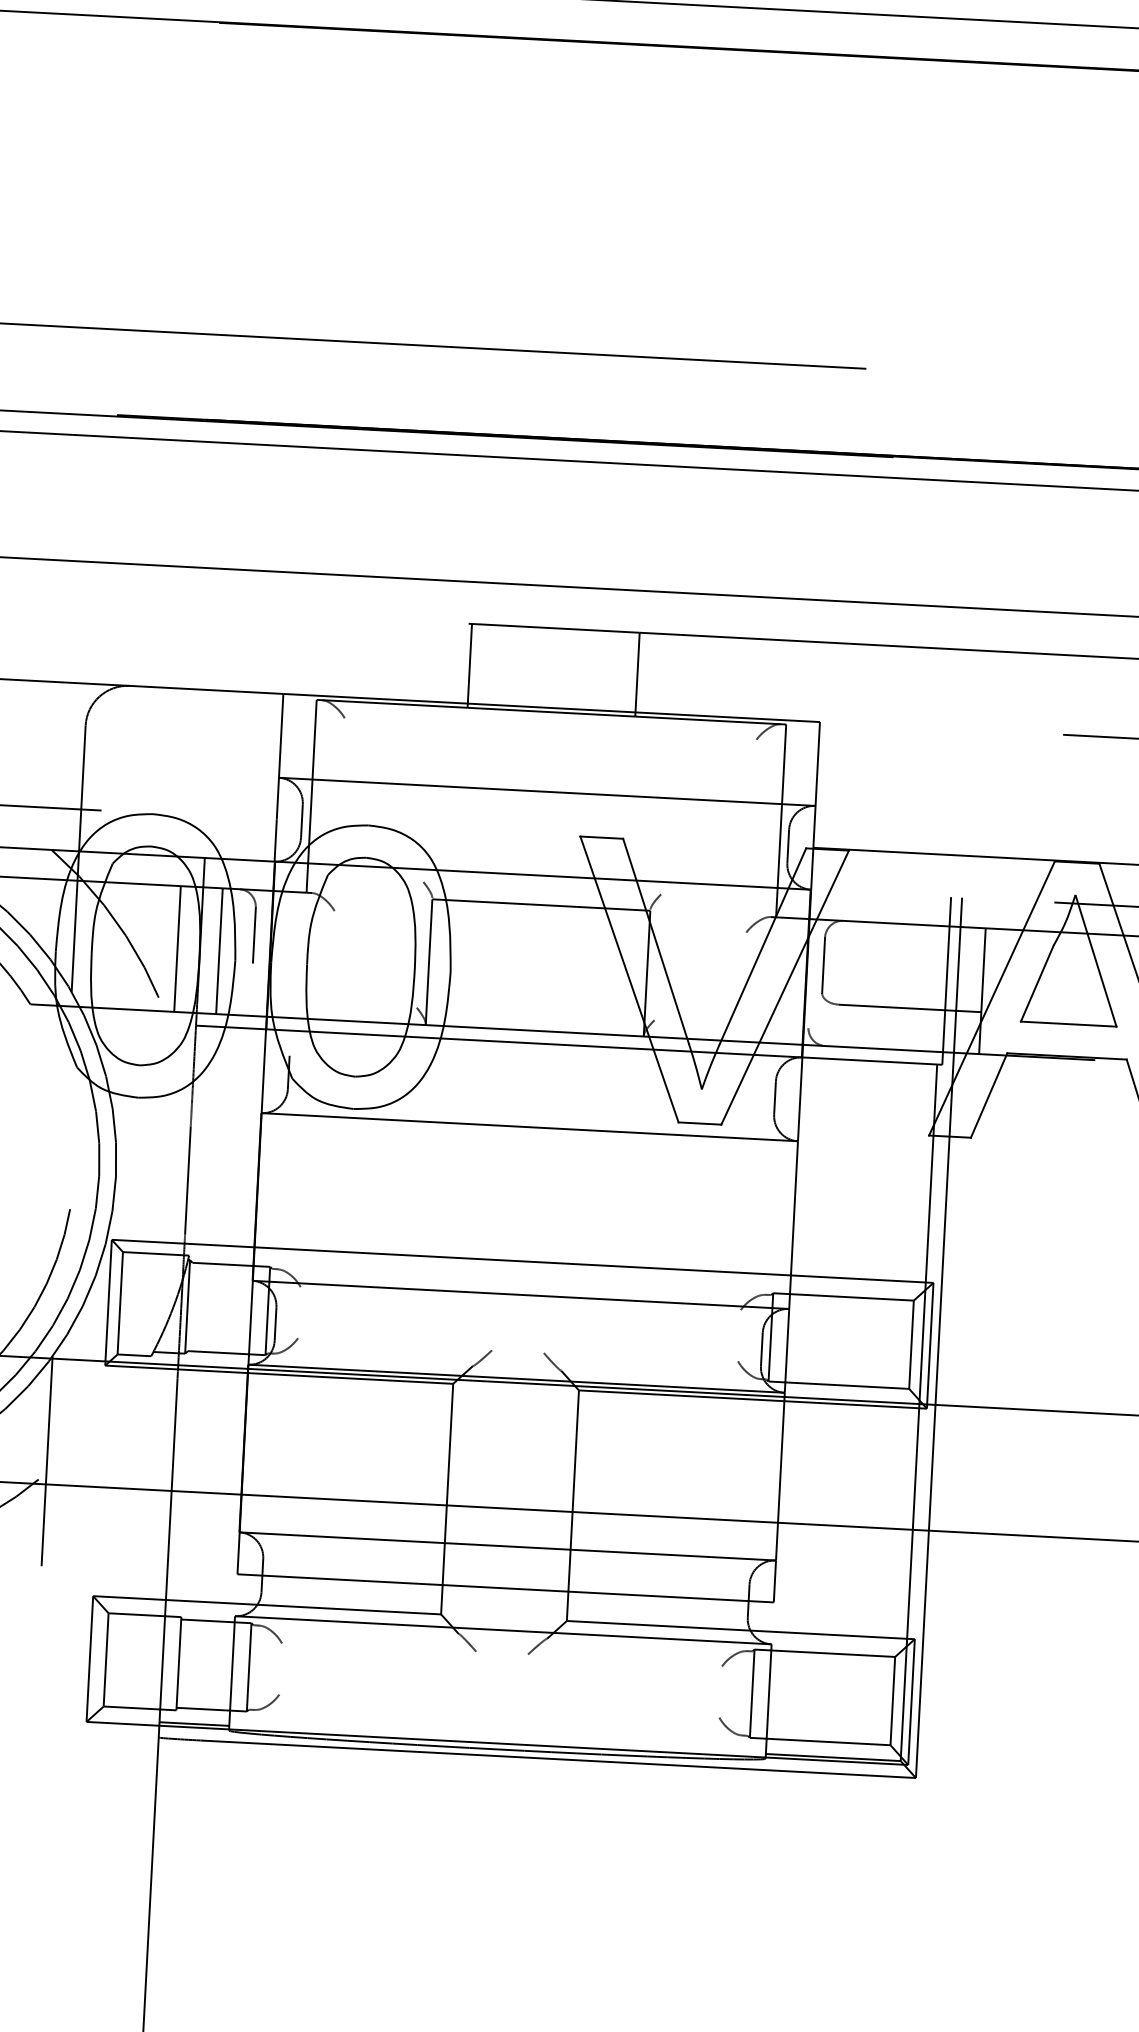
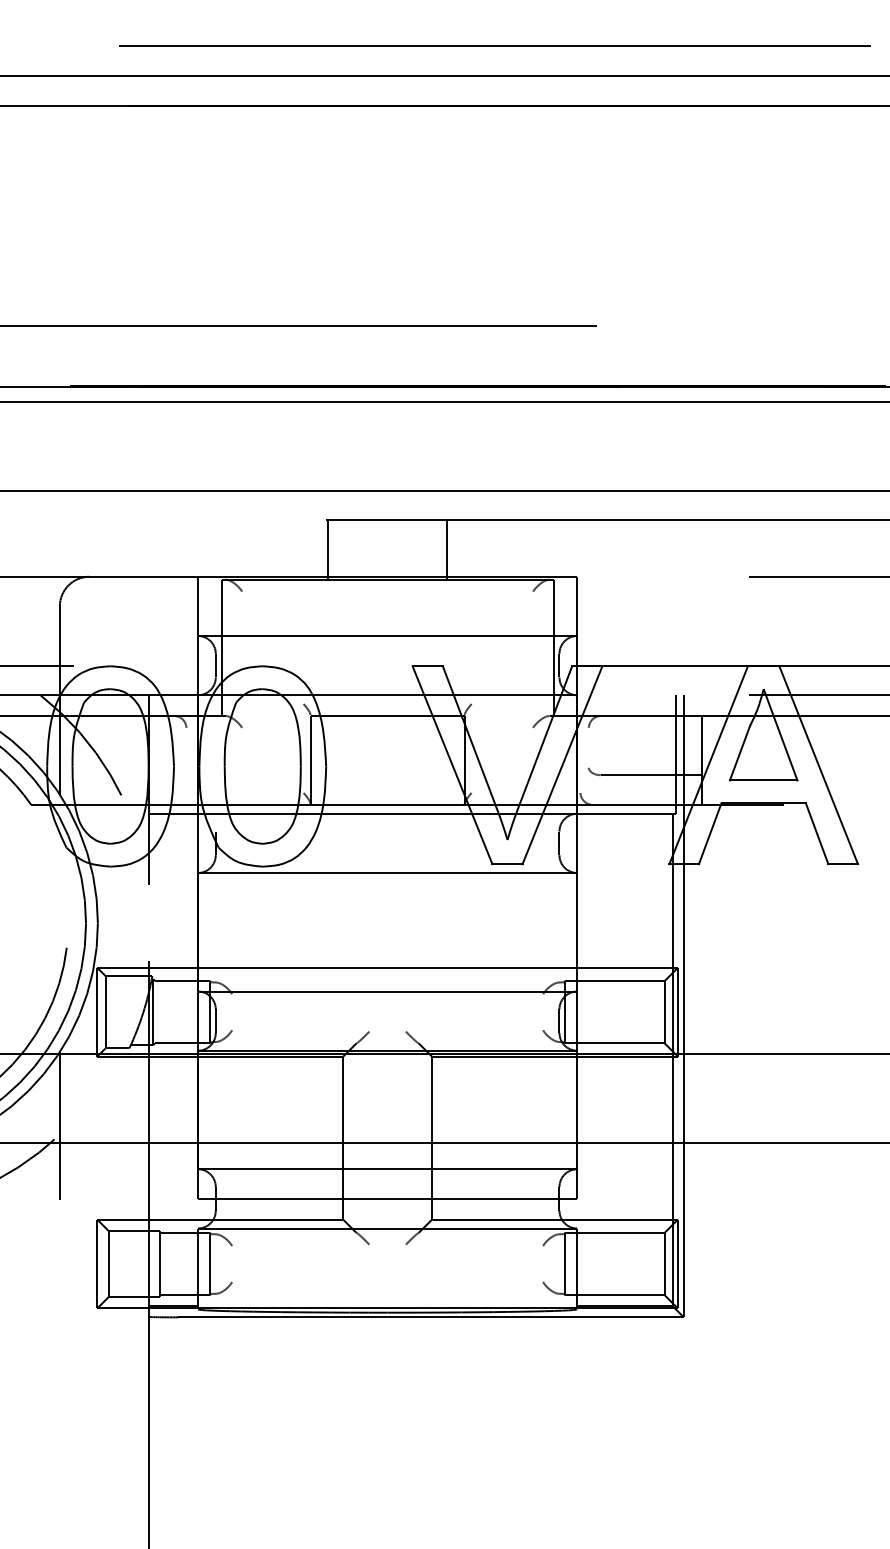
line: (254, 934) -> (186, 747), removed
line: (177, 947) -> (132, 759), removed
line: (219, 949) -> (162, 759), removed
line: (823, 964) -> (588, 747), removed
line: (187, 1180) -> (148, 923), removed

